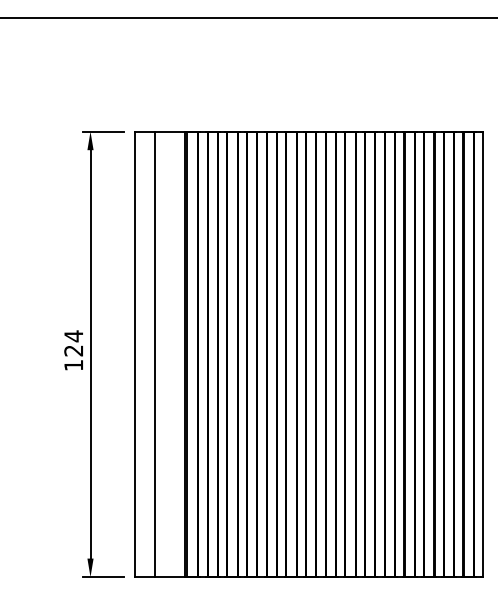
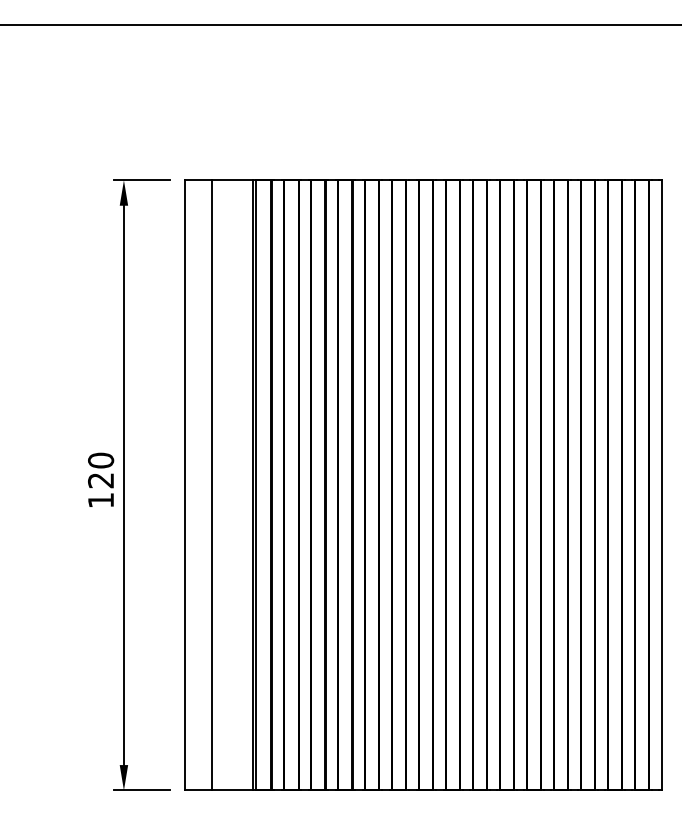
text: (73, 336) -> (100, 460), 124 -> 120

